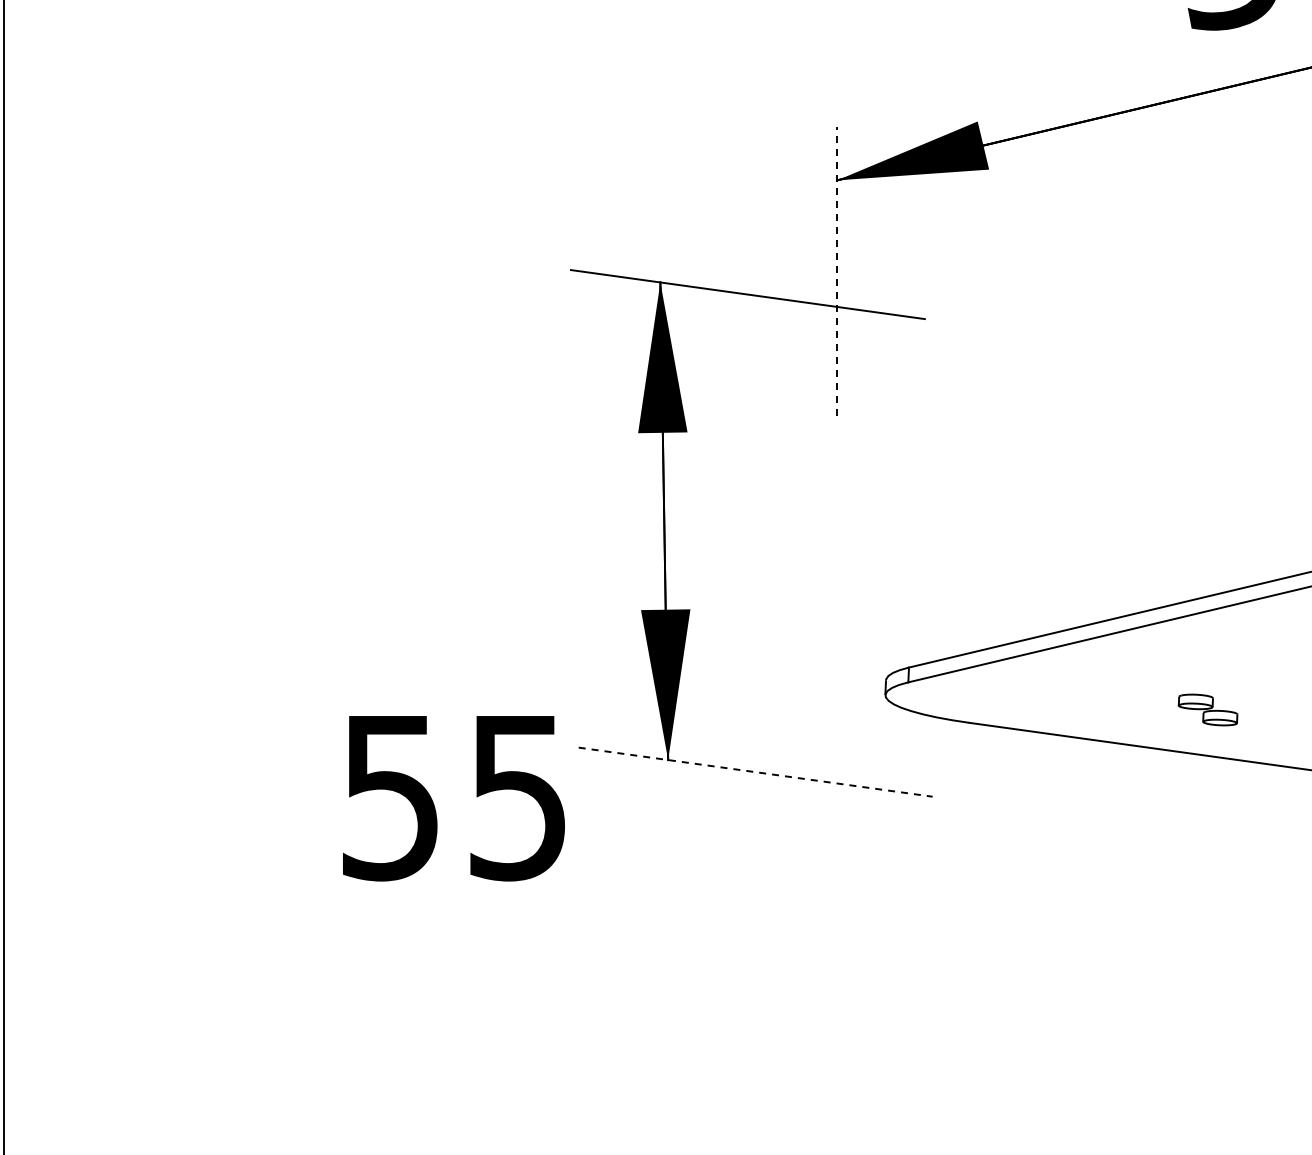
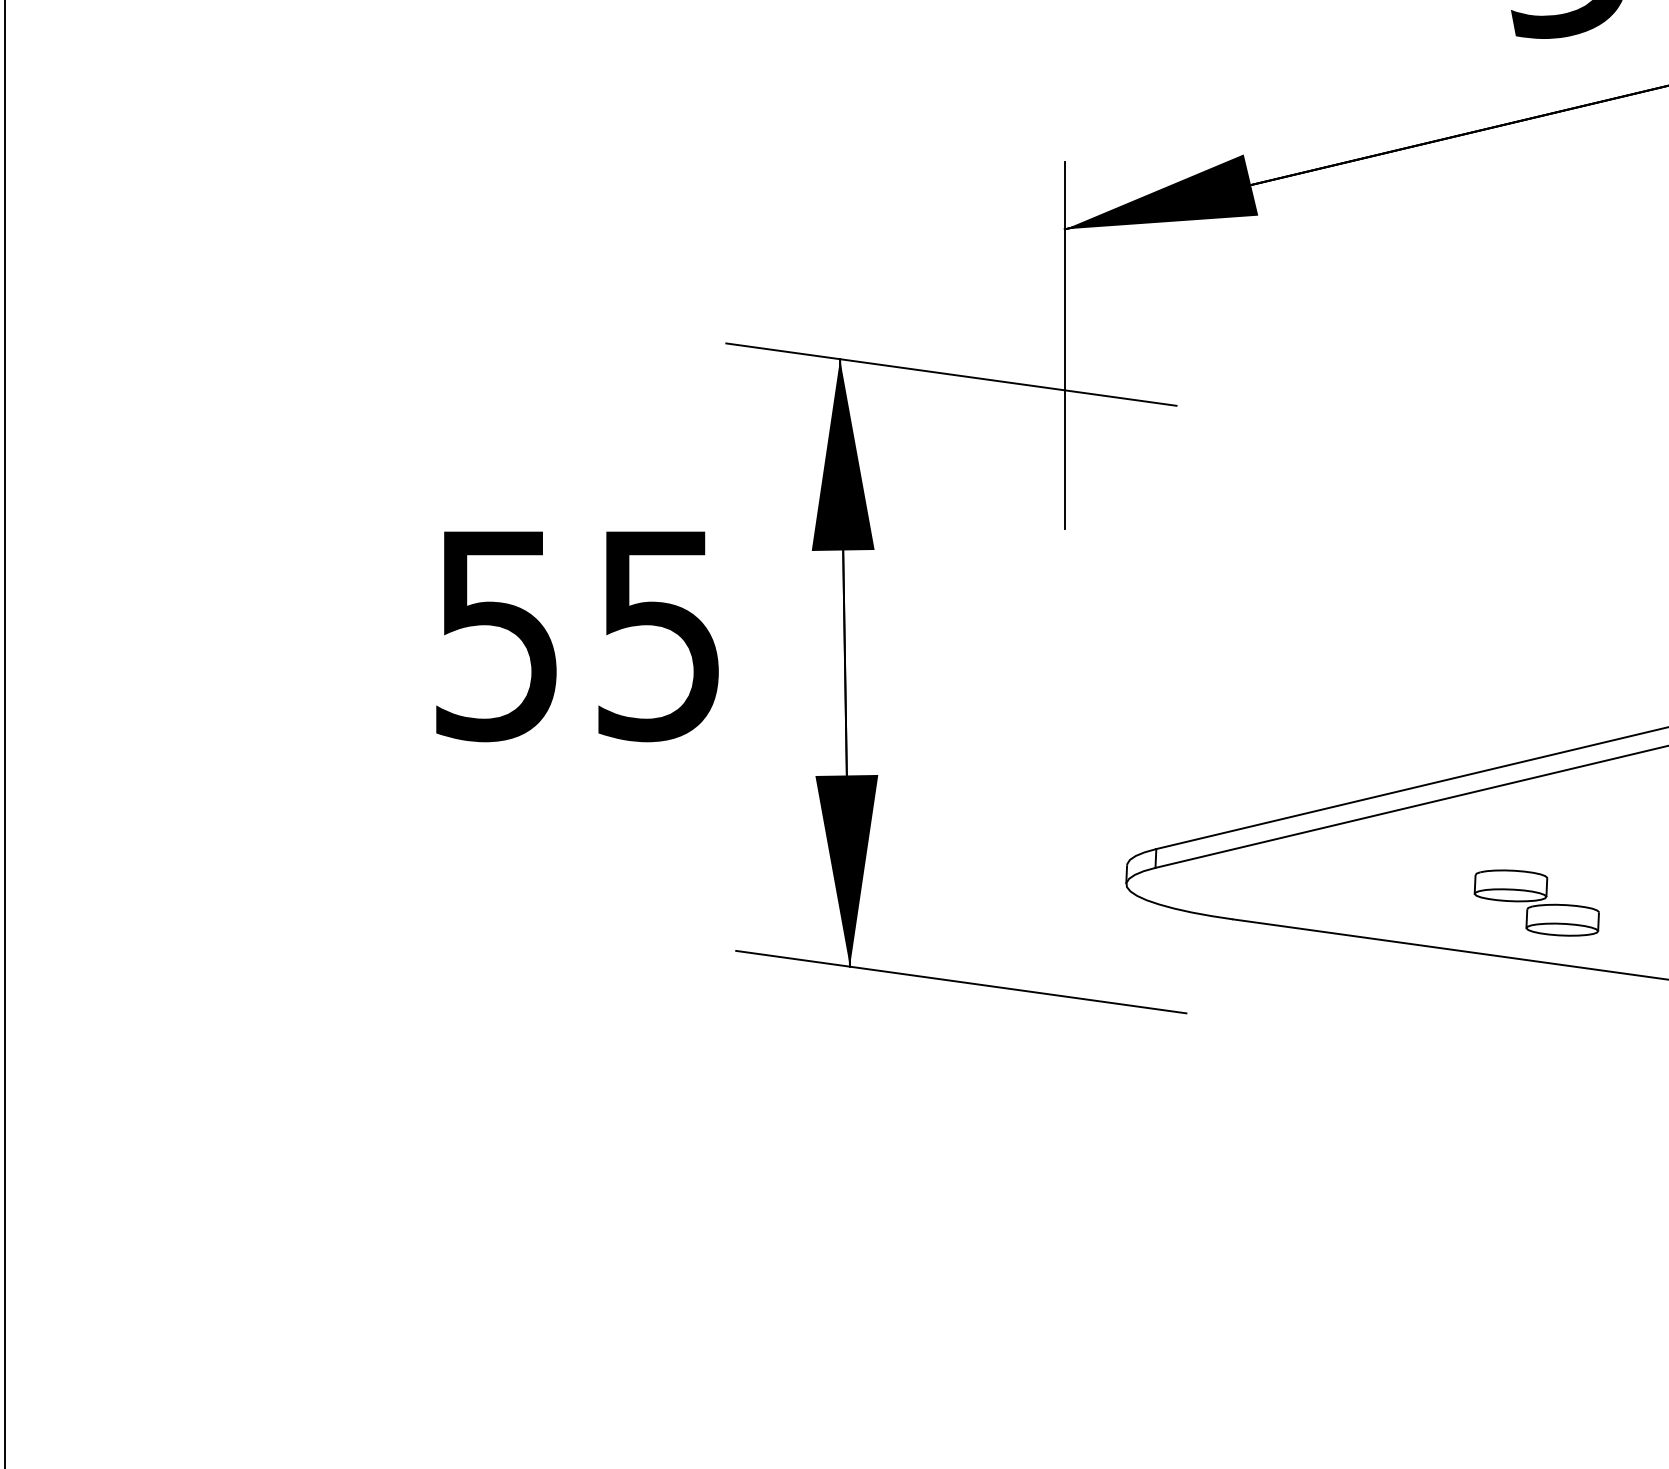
line: (837, 271) -> (1065, 345), dashed -> solid
part: (1207, 709) -> (1536, 902), size x1.67
line: (755, 772) -> (961, 982), dashed -> solid
text: (453, 798) -> (576, 636), moved

